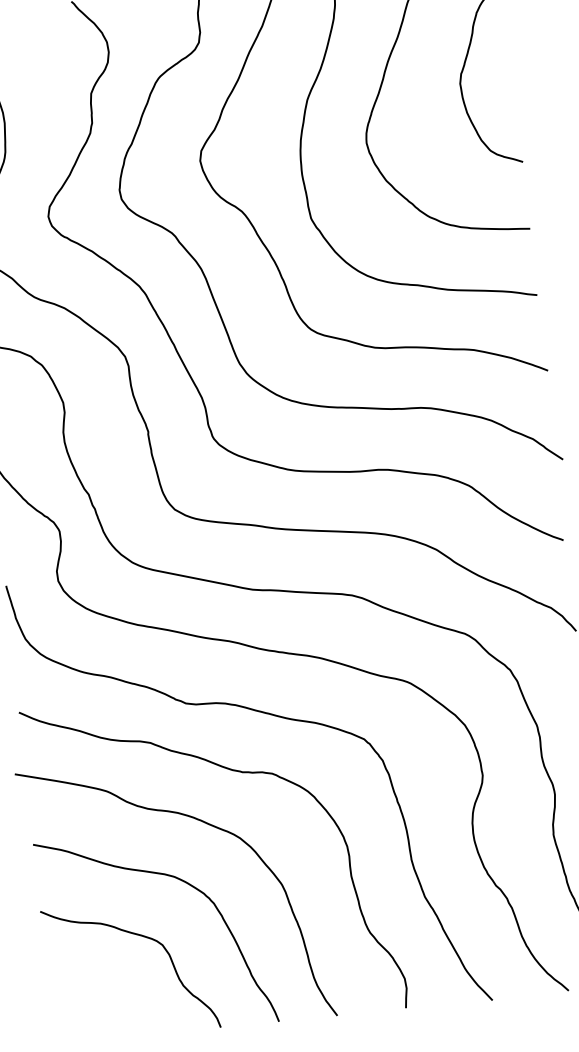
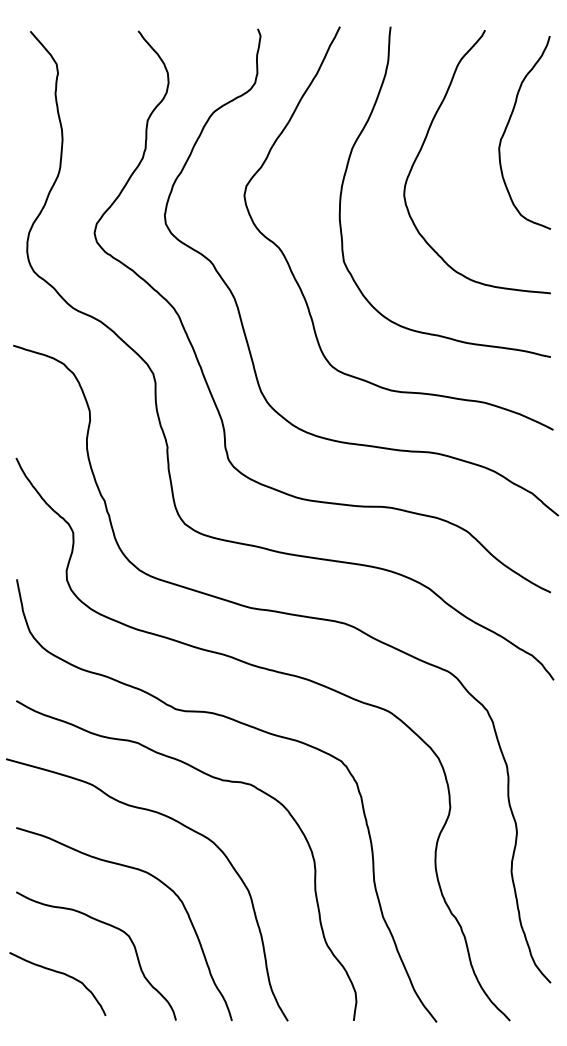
curve: (93, 991) -> (58, 973), added

